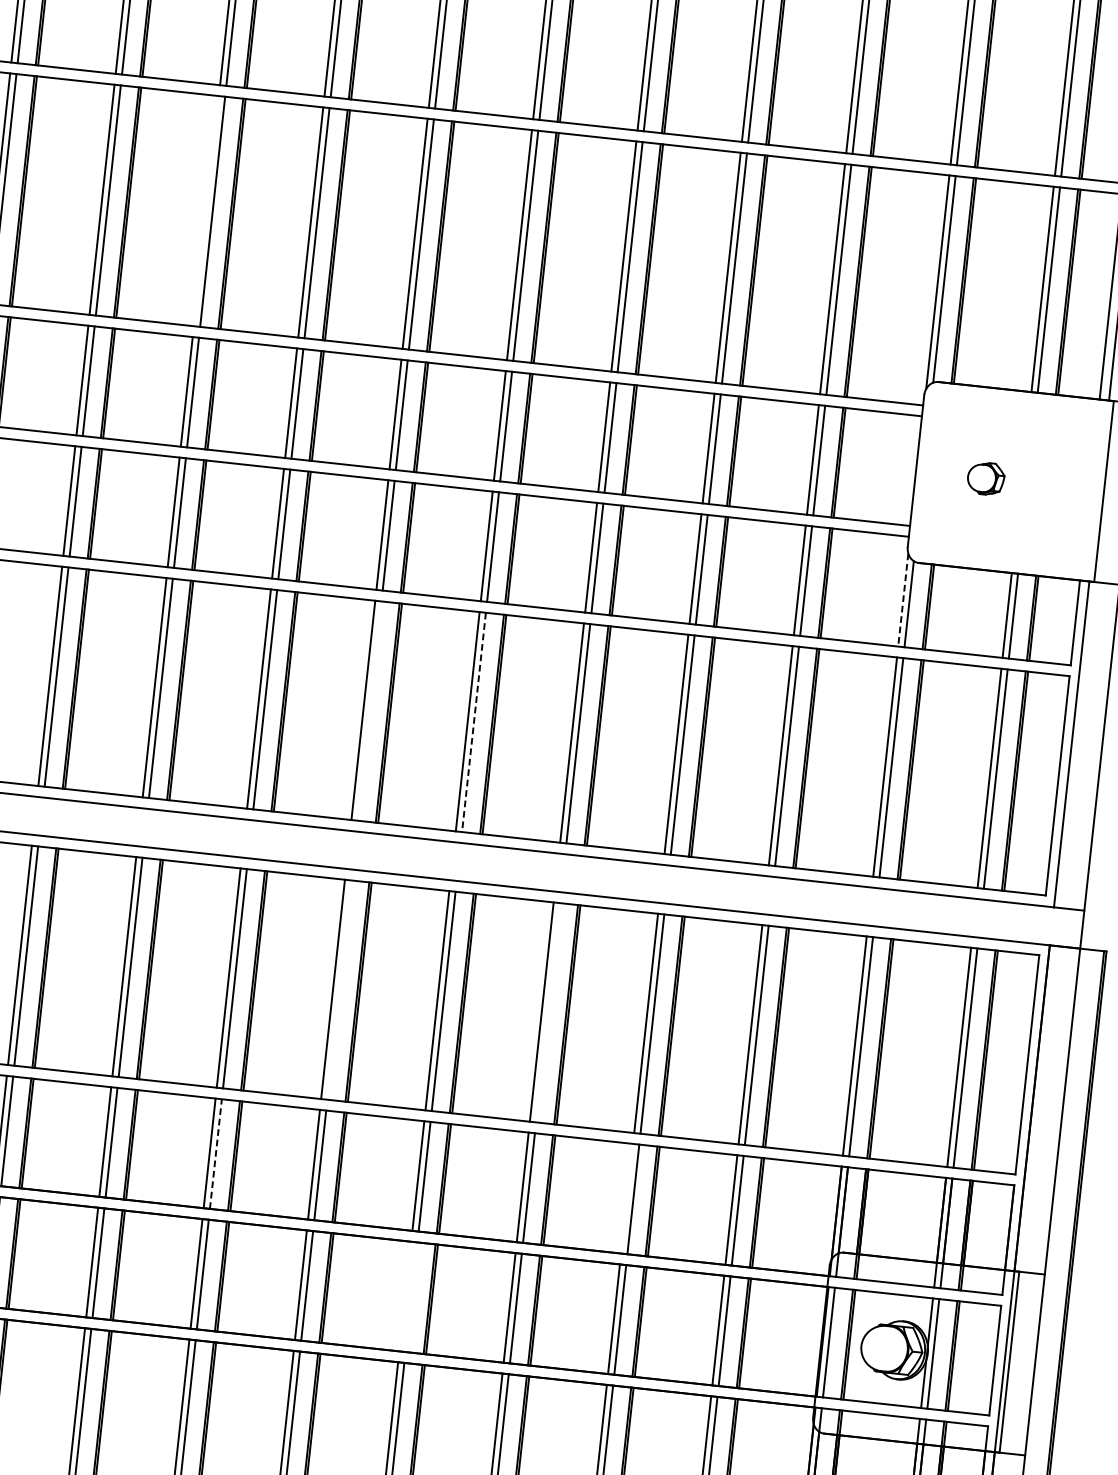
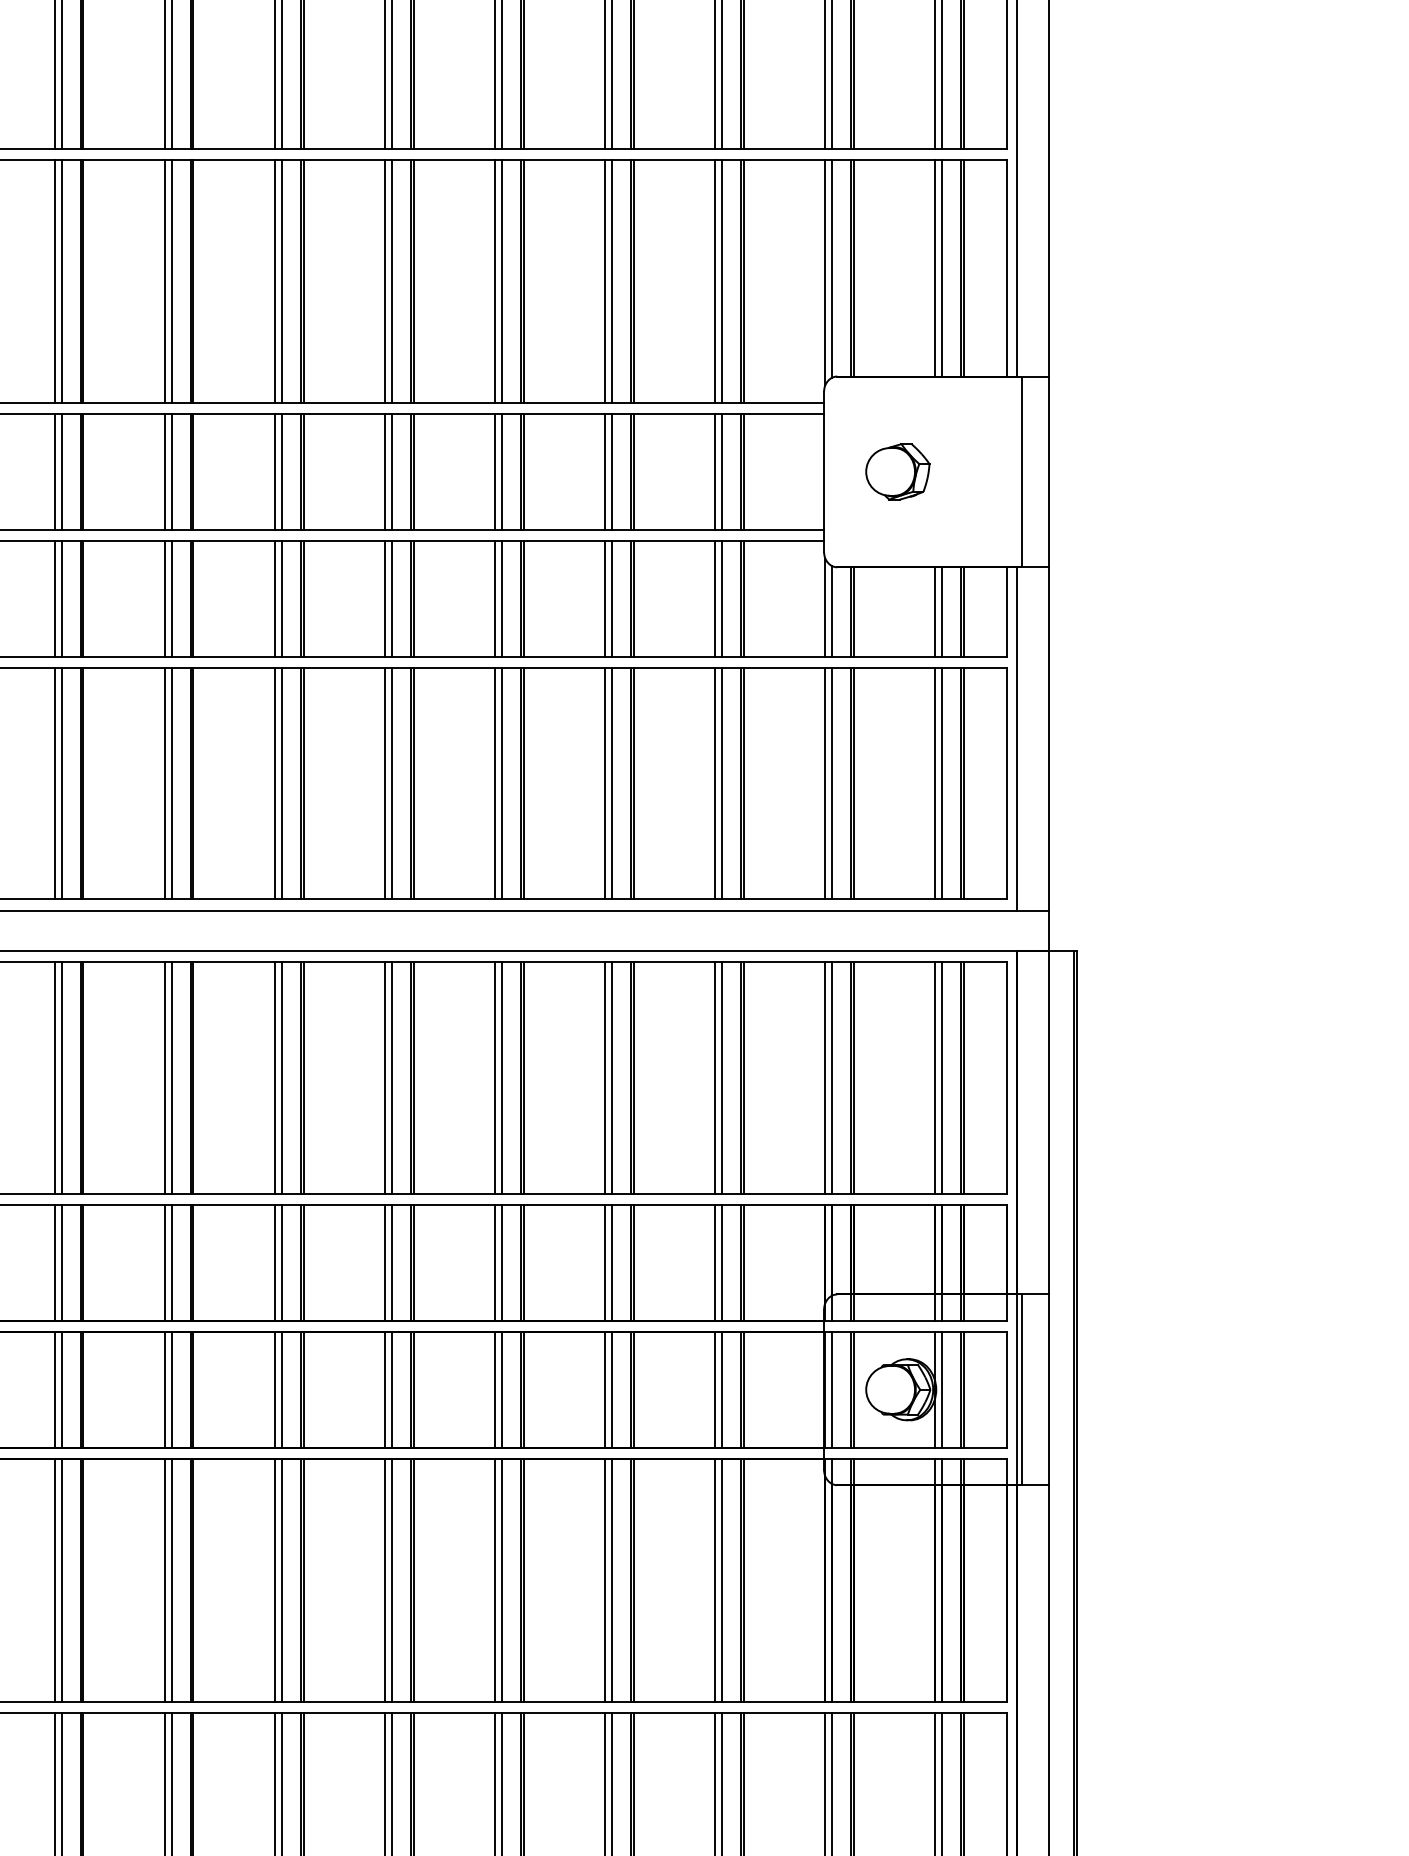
line: (206, 211) -> (55, 281), added
part: (985, 478) -> (897, 471), size x1.67
line: (903, 600) -> (825, 608), dashed -> solid
line: (369, 710) -> (281, 783), added
line: (473, 722) -> (391, 783), dashed -> solid
line: (338, 989) -> (281, 1077), added
line: (547, 1012) -> (501, 1077), added
line: (215, 1153) -> (171, 1262), dashed -> solid
line: (627, 1198) -> (605, 1262), added
line: (405, 1296) -> (385, 1389), added
line: (411, 1296) -> (391, 1389), added

